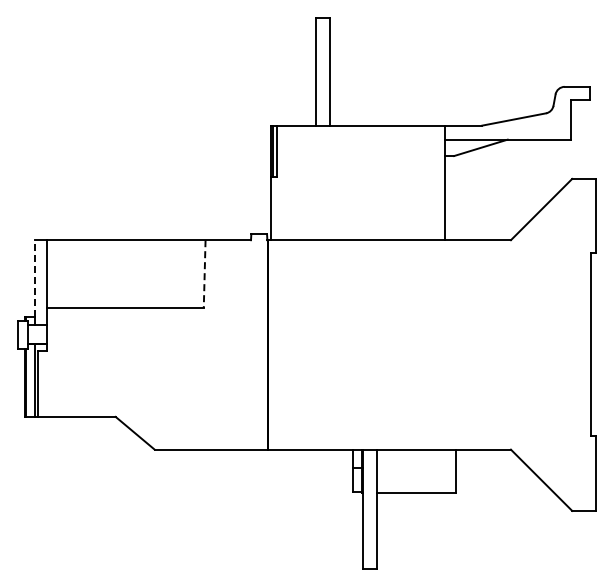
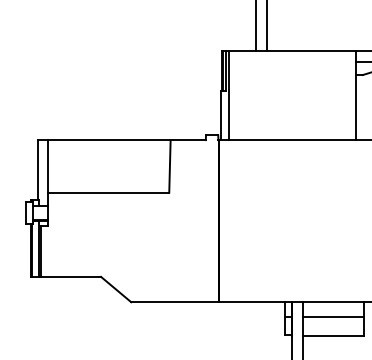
line: (281, 182) -> (229, 95), added
line: (204, 274) -> (169, 166), dashed -> solid
line: (34, 278) -> (38, 169), dashed -> solid
line: (415, 468) -> (333, 316), added

